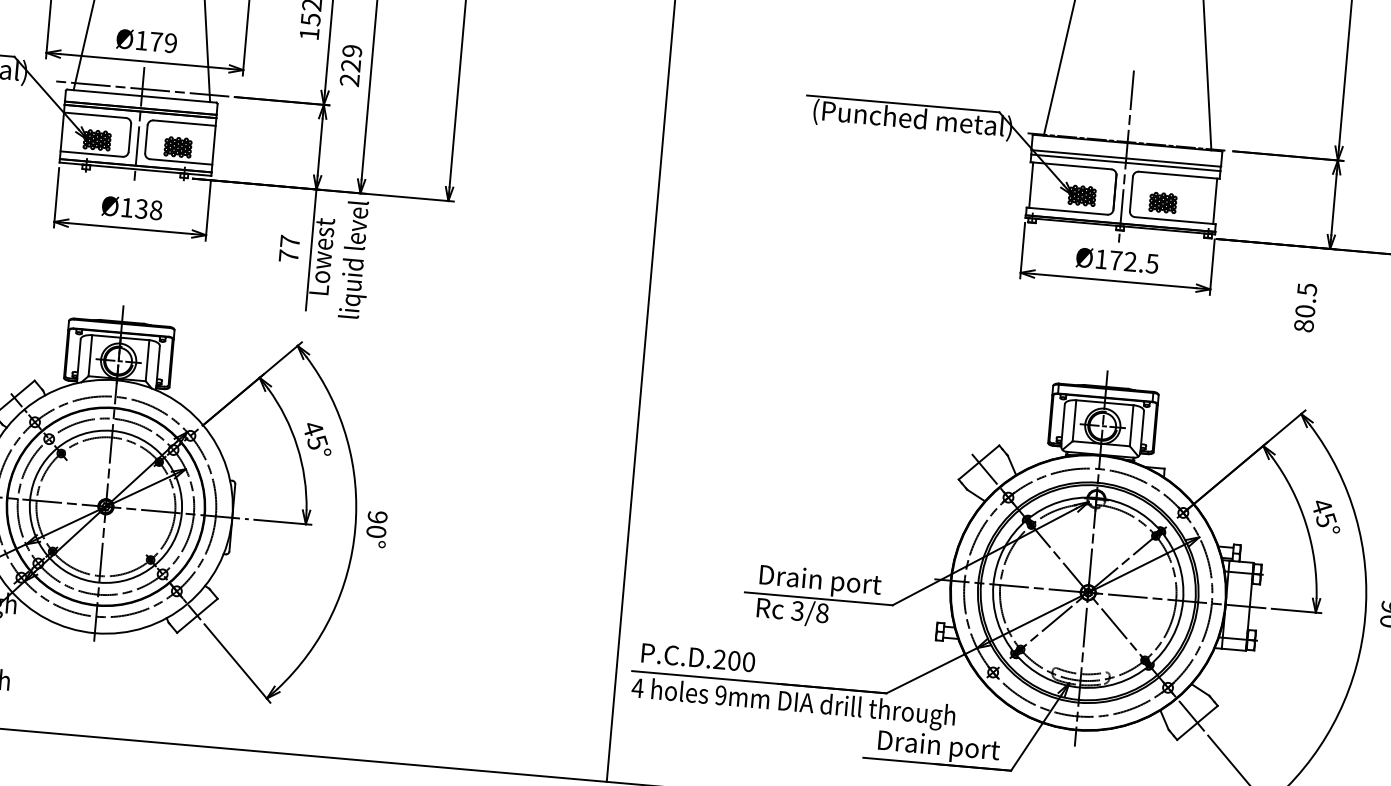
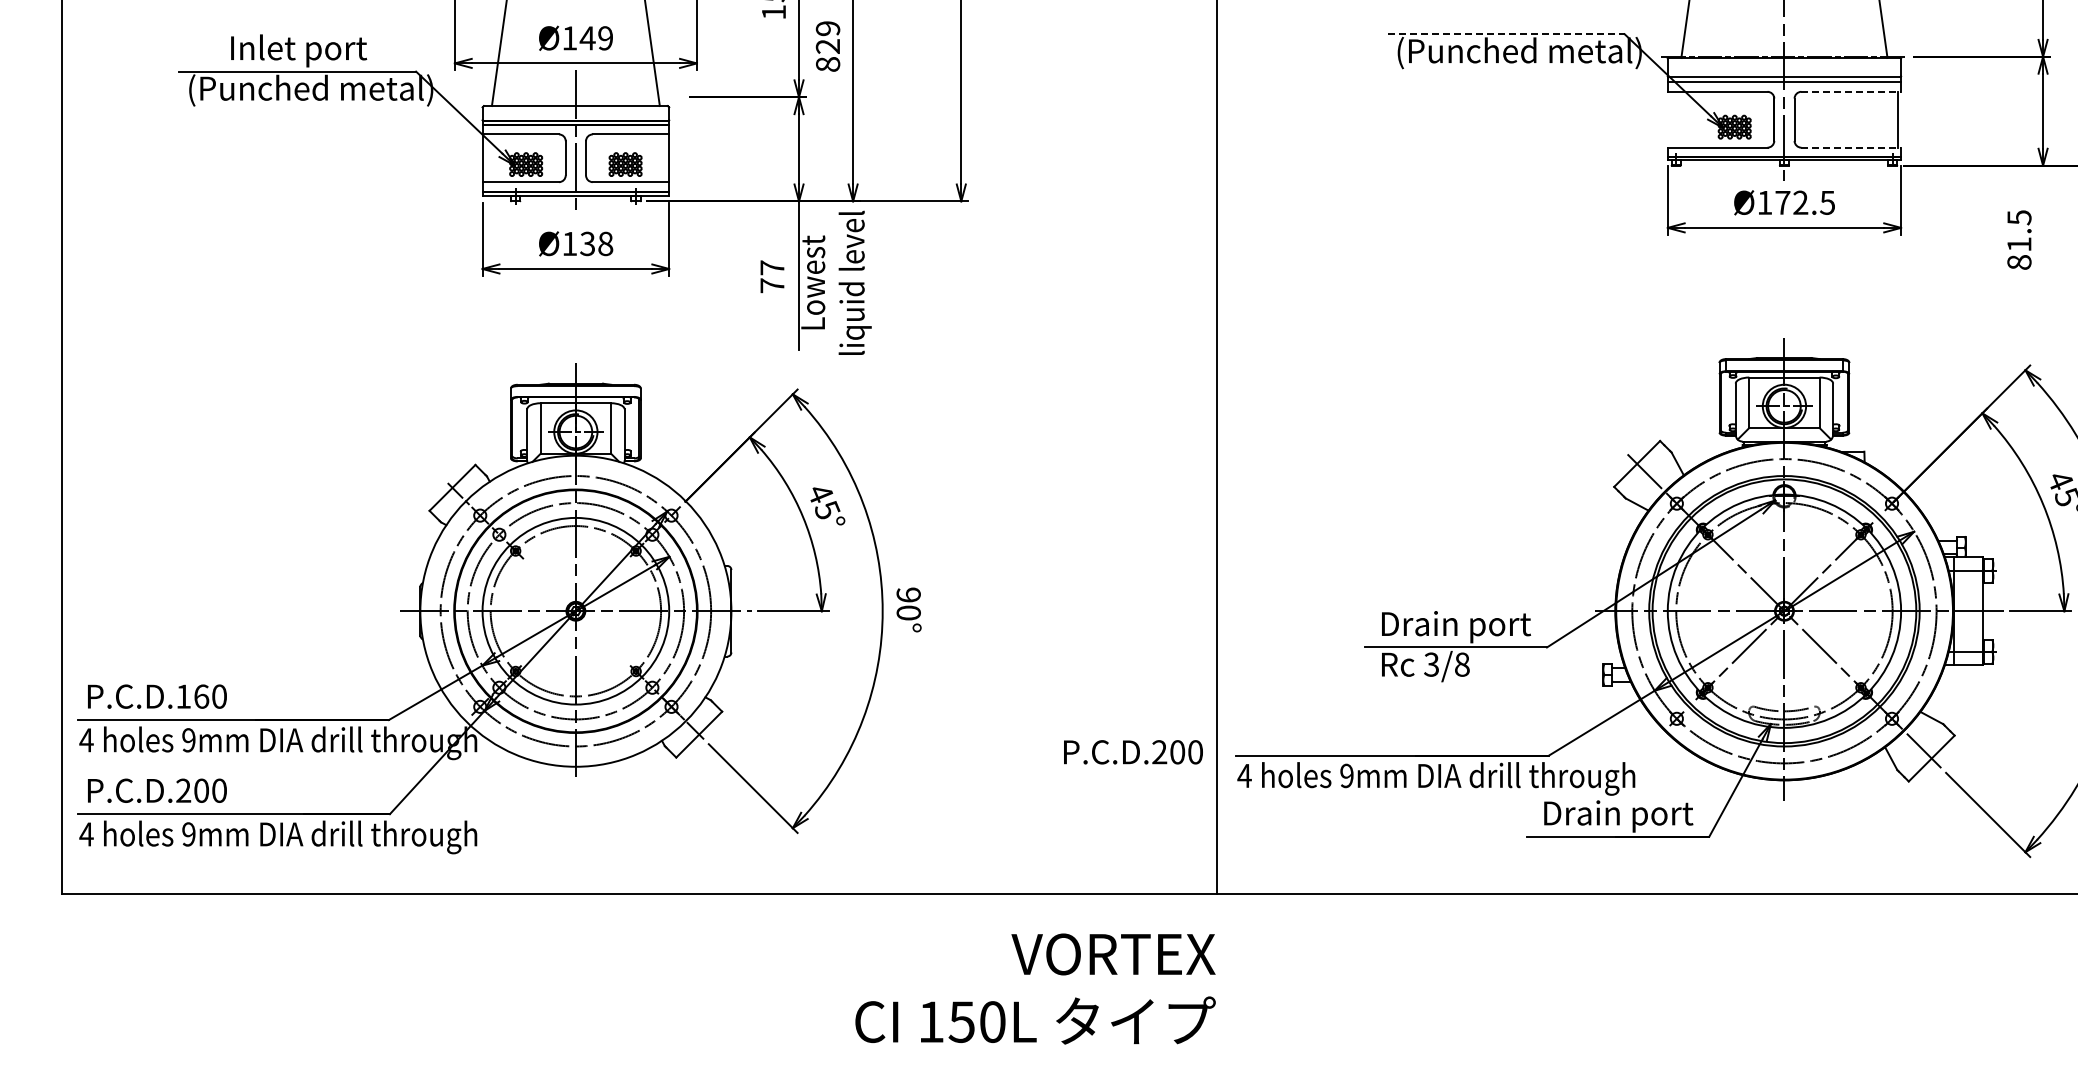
text: (156, 42) -> (587, 38), Ø179 -> Ø149
text: (349, 80) -> (827, 64), 229 -> 829
line: (142, 89) -> (575, 97), removed
line: (903, 104) -> (1506, 34), solid -> dashed
line: (1179, 175) -> (1851, 91), solid -> dashed
line: (1031, 184) -> (1671, 119), removed
part: (1163, 202) -> (1834, 126), removed
line: (1175, 220) -> (1851, 147), solid -> dashed
text: (1305, 311) -> (2019, 244), 80.5 -> 81.5
text: (698, 657) -> (1133, 752), moved

